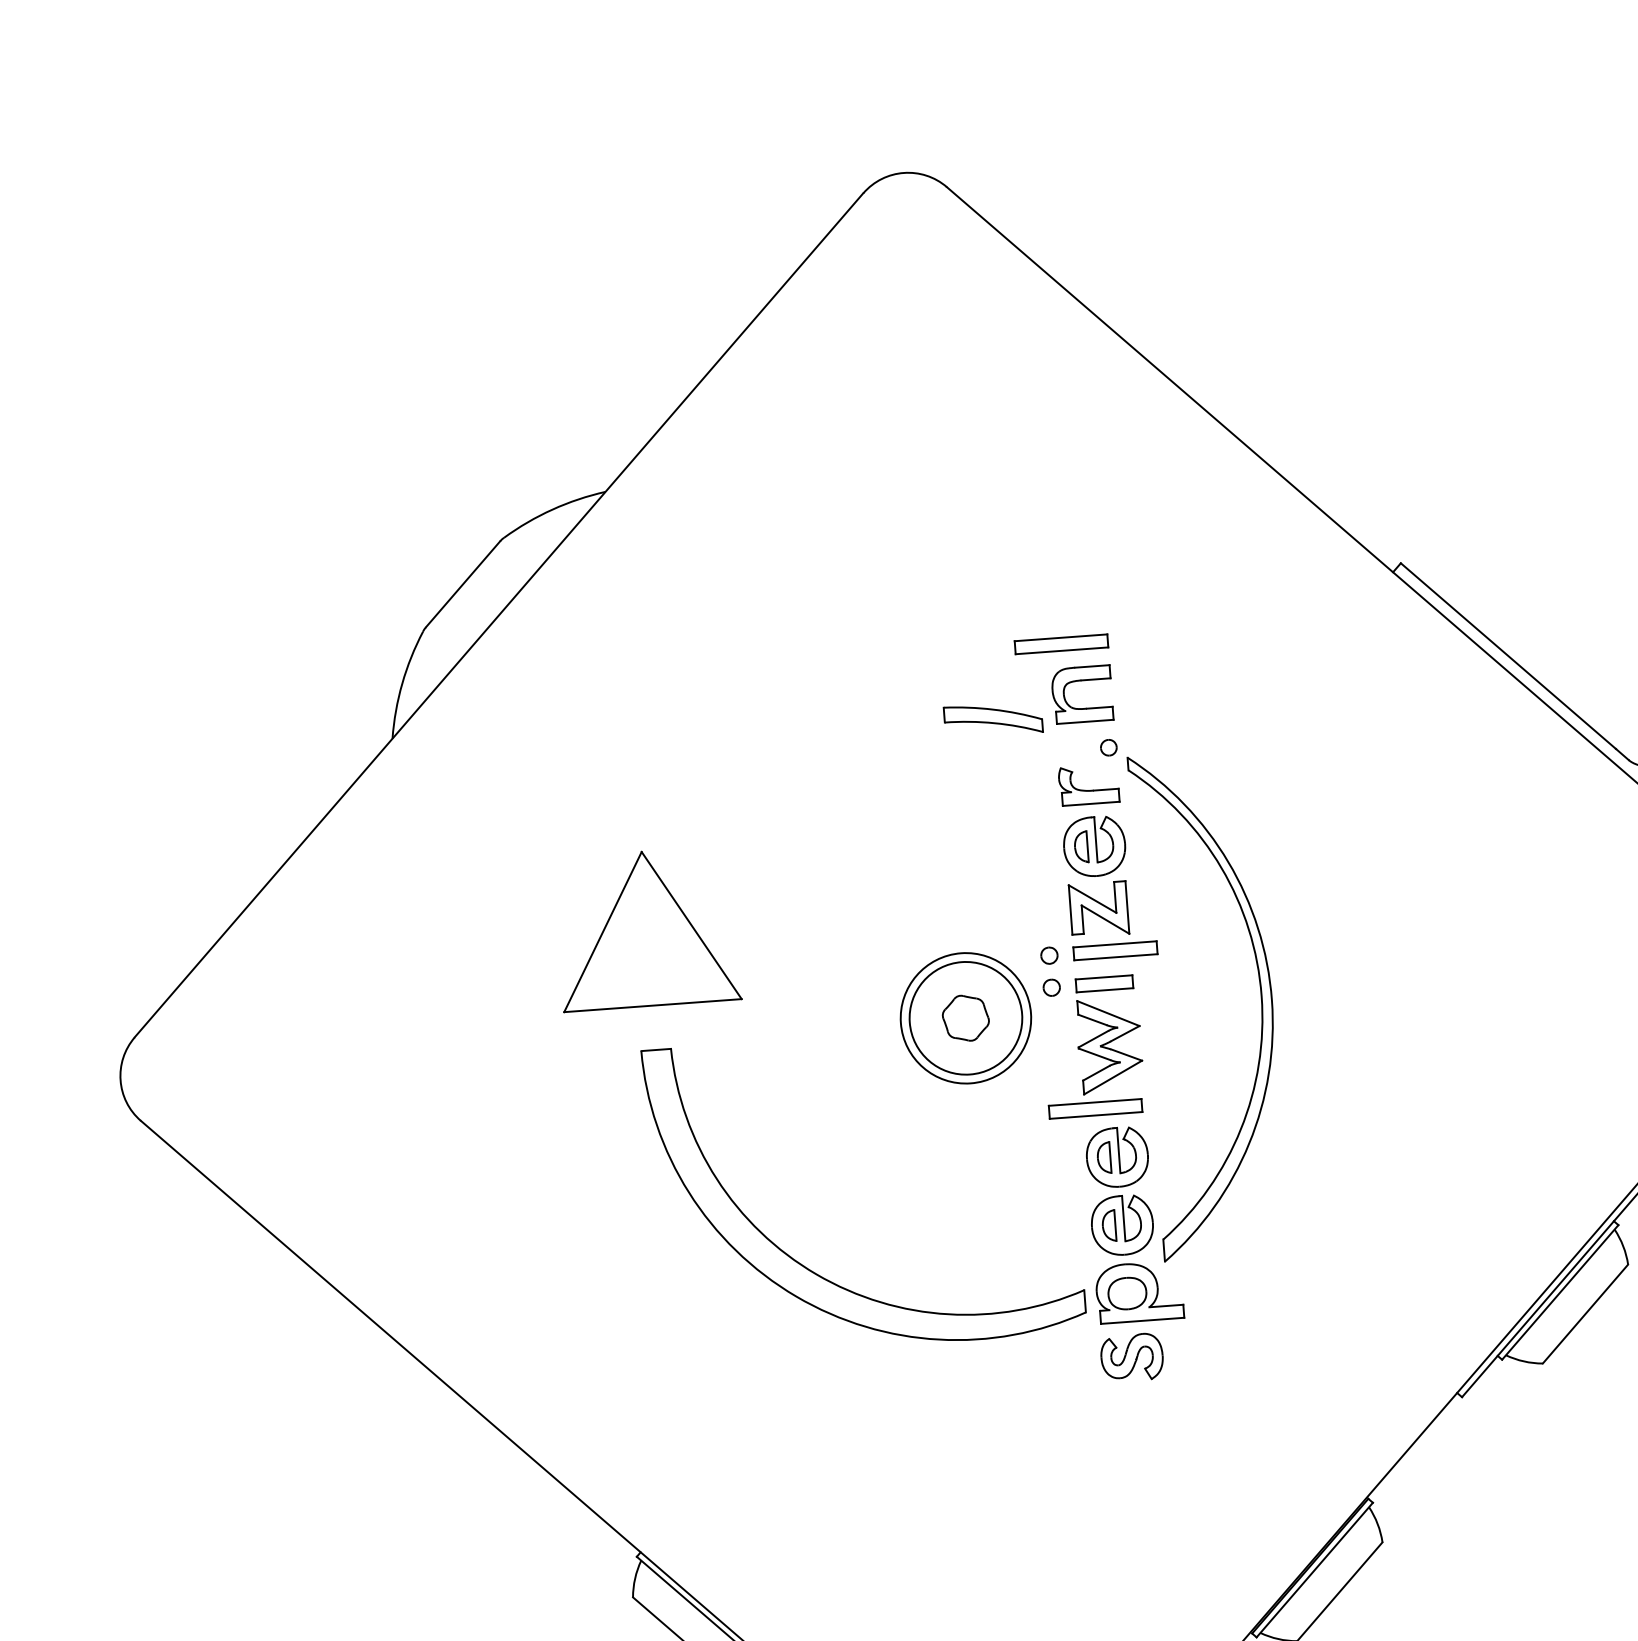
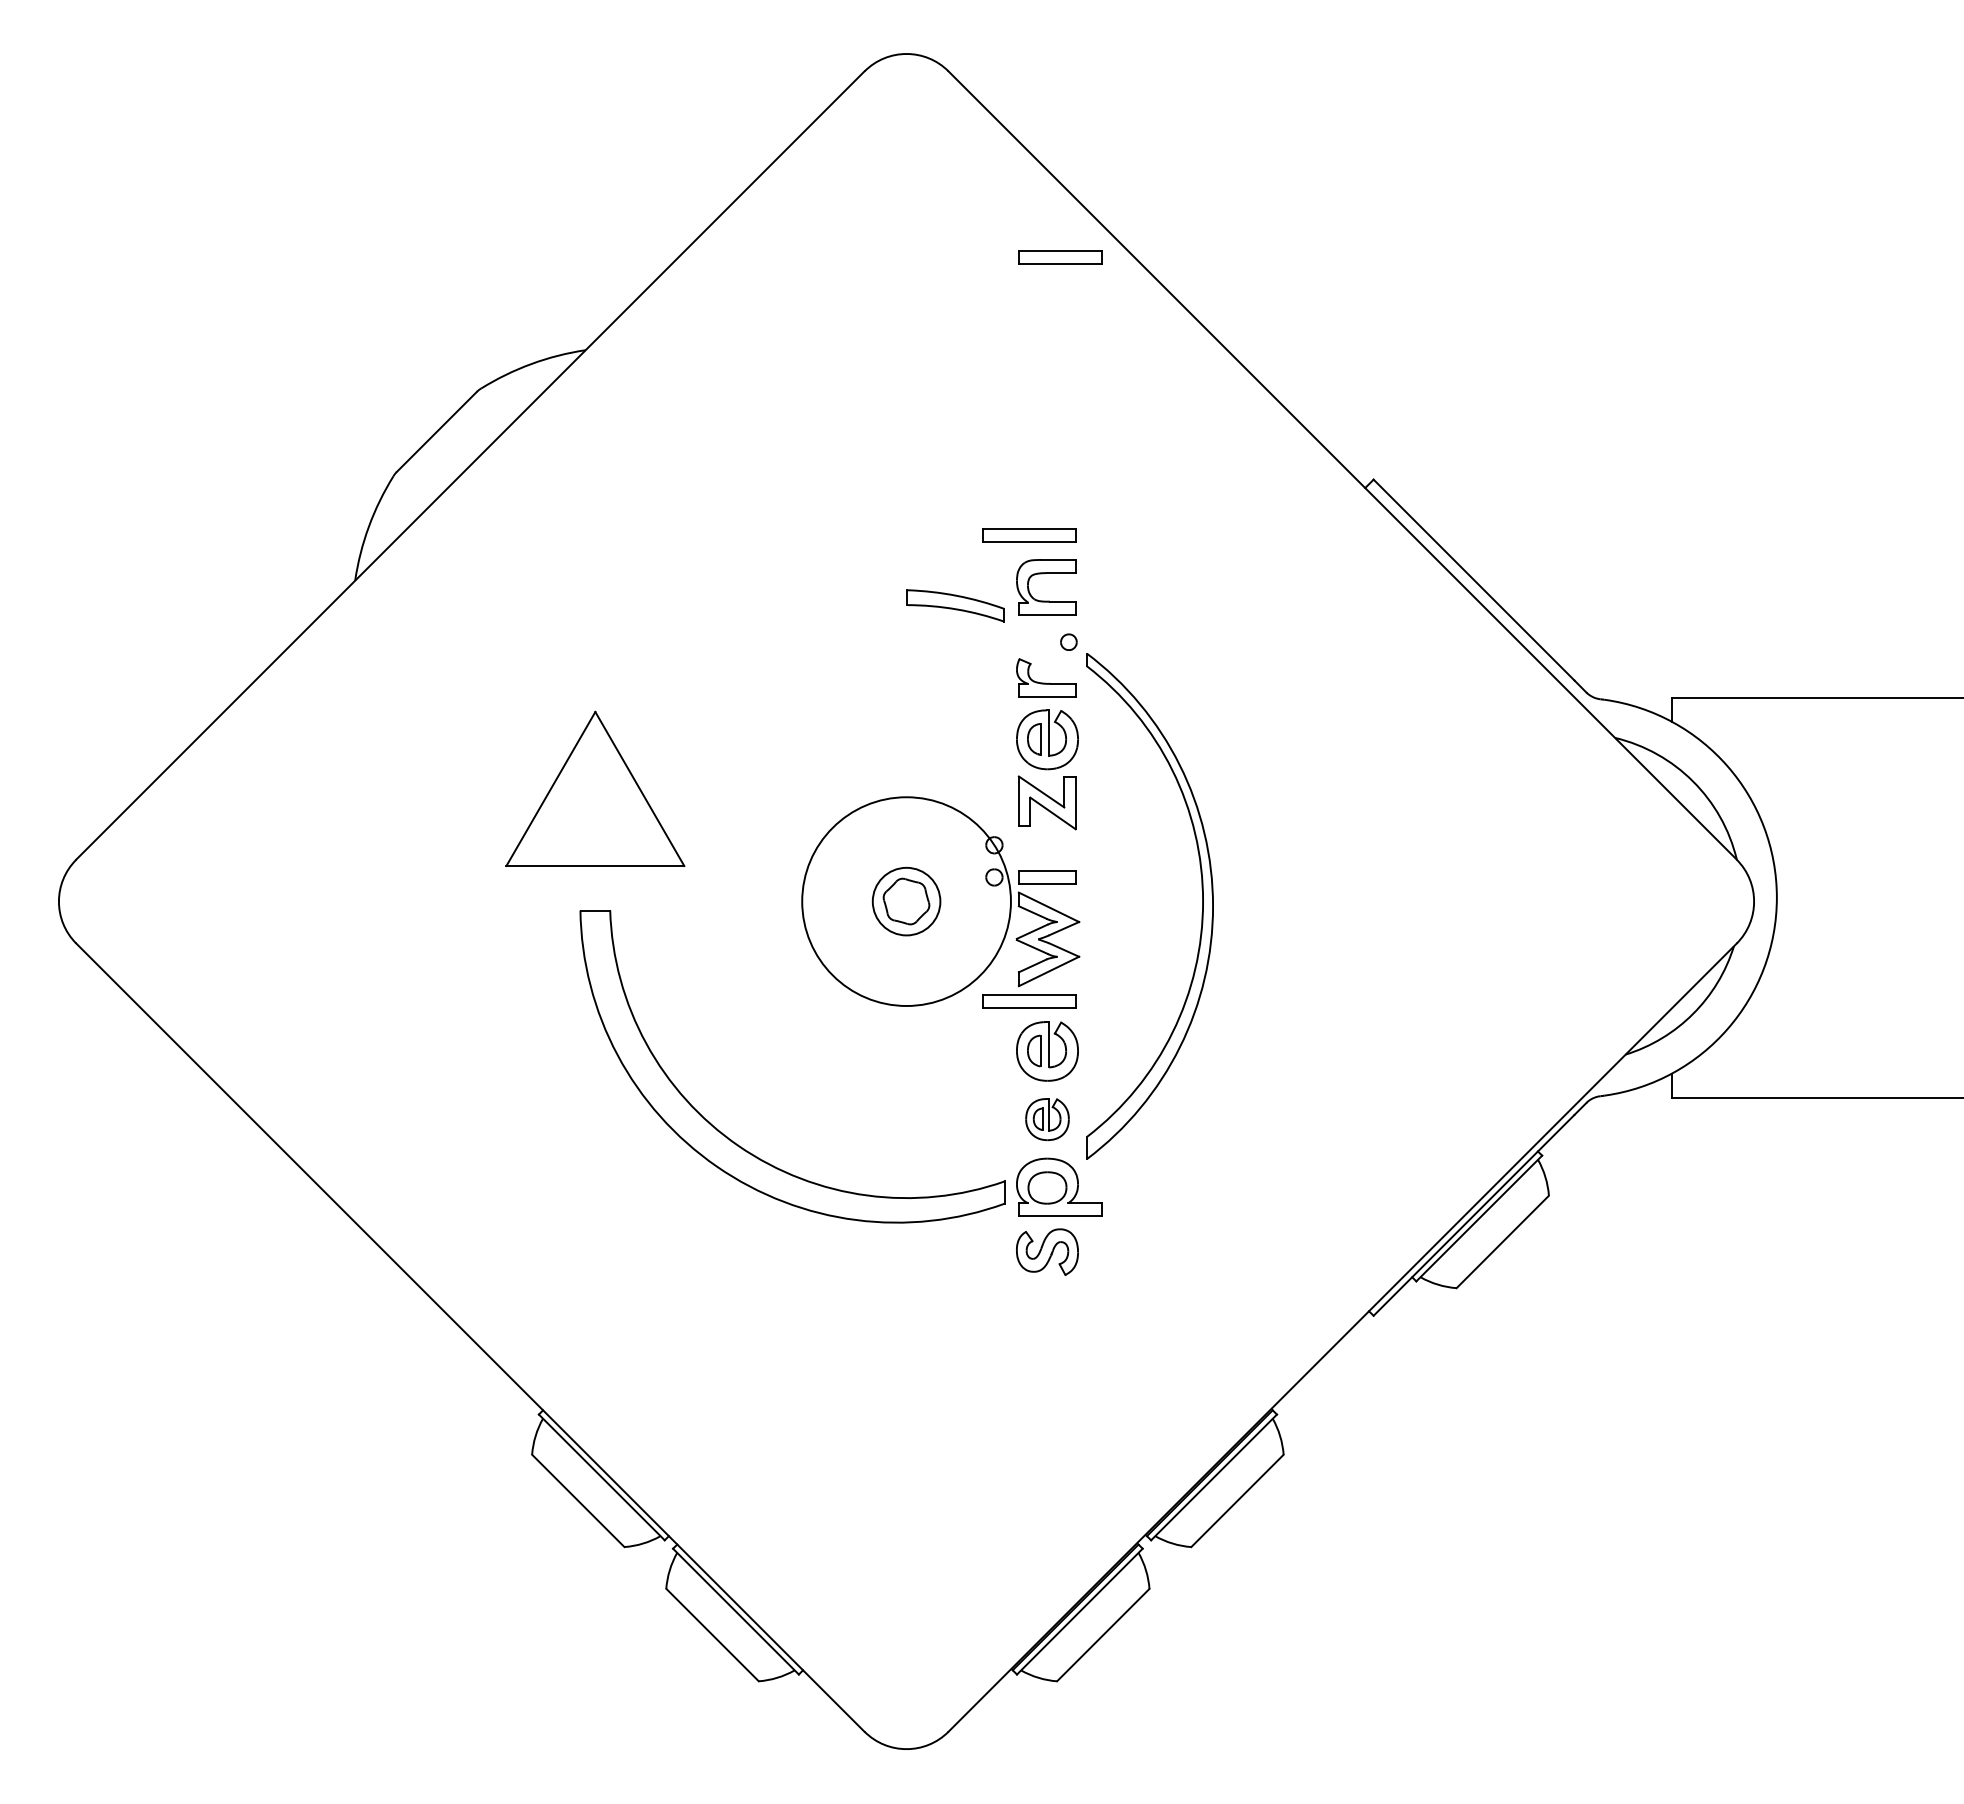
part: (1115, 951) -> (1060, 257), moved
circle: (965, 1018) -> (906, 901), size x0.6
circle: (965, 1018) -> (906, 901), size x1.6
part: (1122, 1225) -> (1047, 1119), size x0.7

